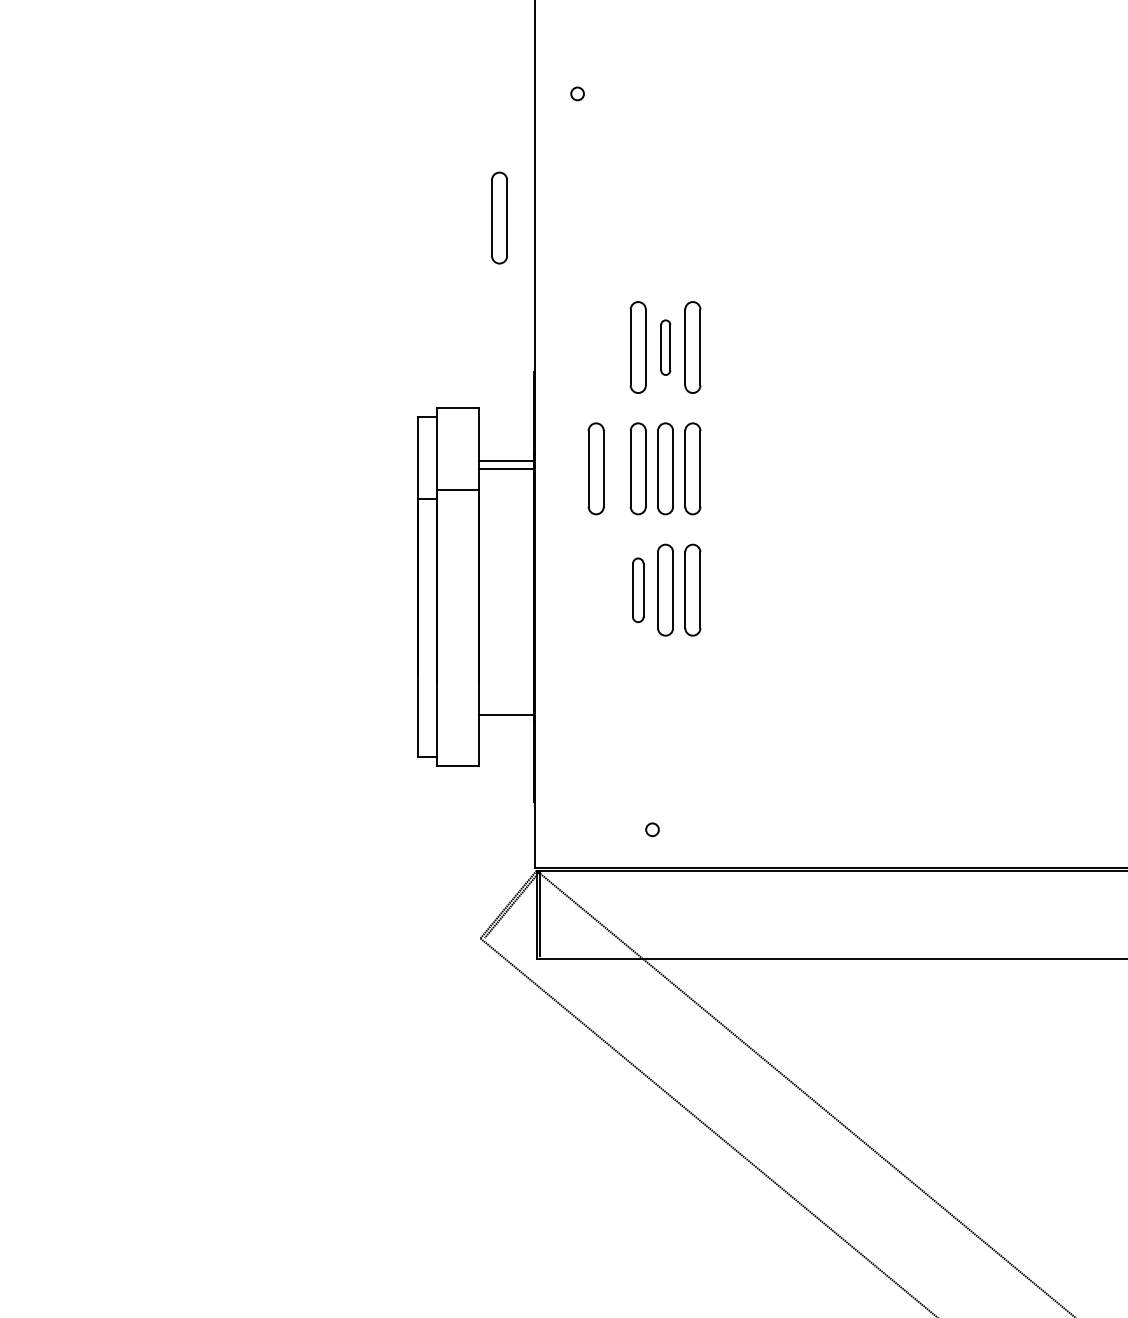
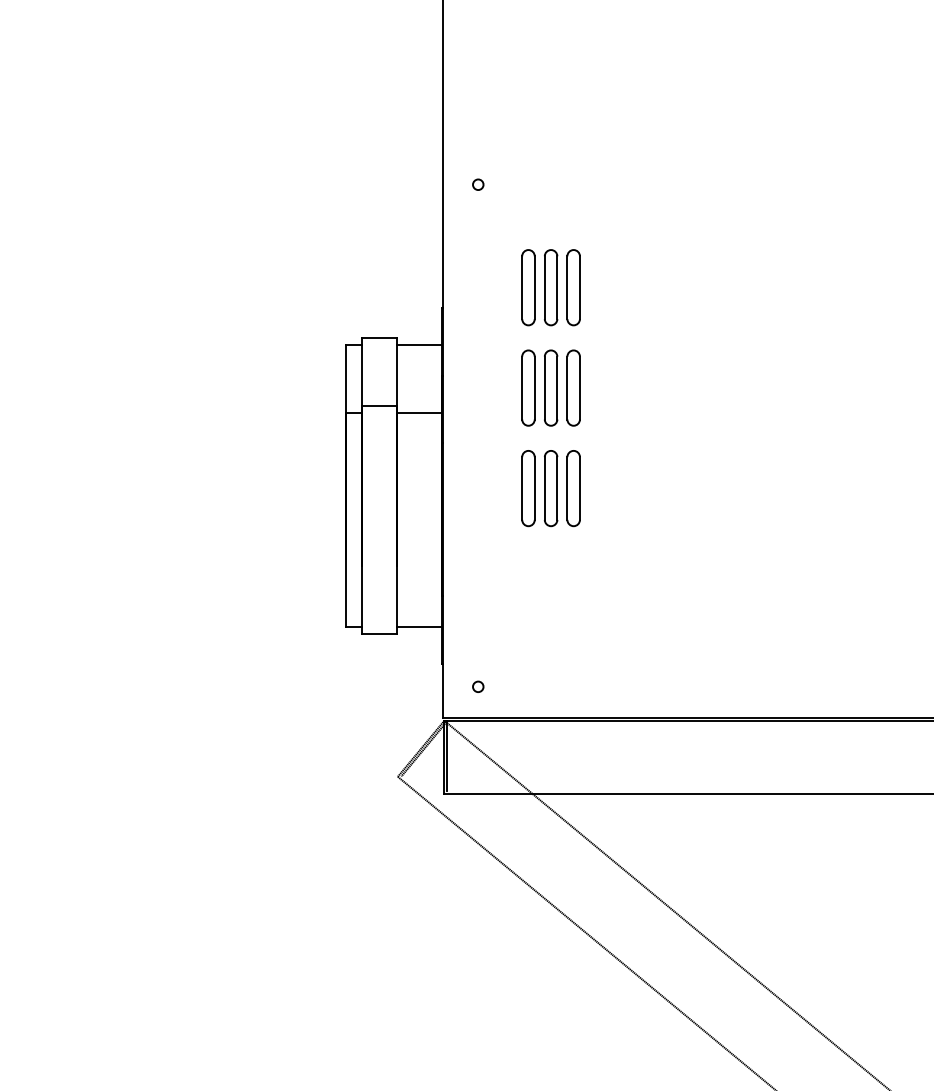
circle: (577, 93) -> (478, 184), moved
part: (499, 218) -> (413, 180), removed
part: (666, 347) -> (551, 287), size x1.67
line: (505, 460) -> (418, 413), moved
part: (596, 468) -> (493, 387), removed
line: (505, 469) -> (418, 345), moved
part: (638, 590) -> (528, 488), size x1.43
line: (505, 714) -> (418, 626), moved
circle: (652, 829) -> (478, 686), moved

